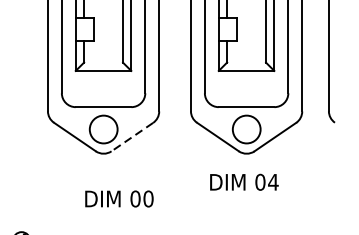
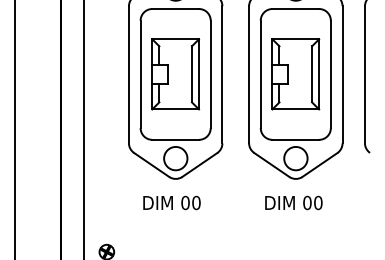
line: (131, 137) -> (199, 165), dashed -> solid
text: (272, 181) -> (317, 202), 04 -> 00
text: (118, 198) -> (171, 202), moved

